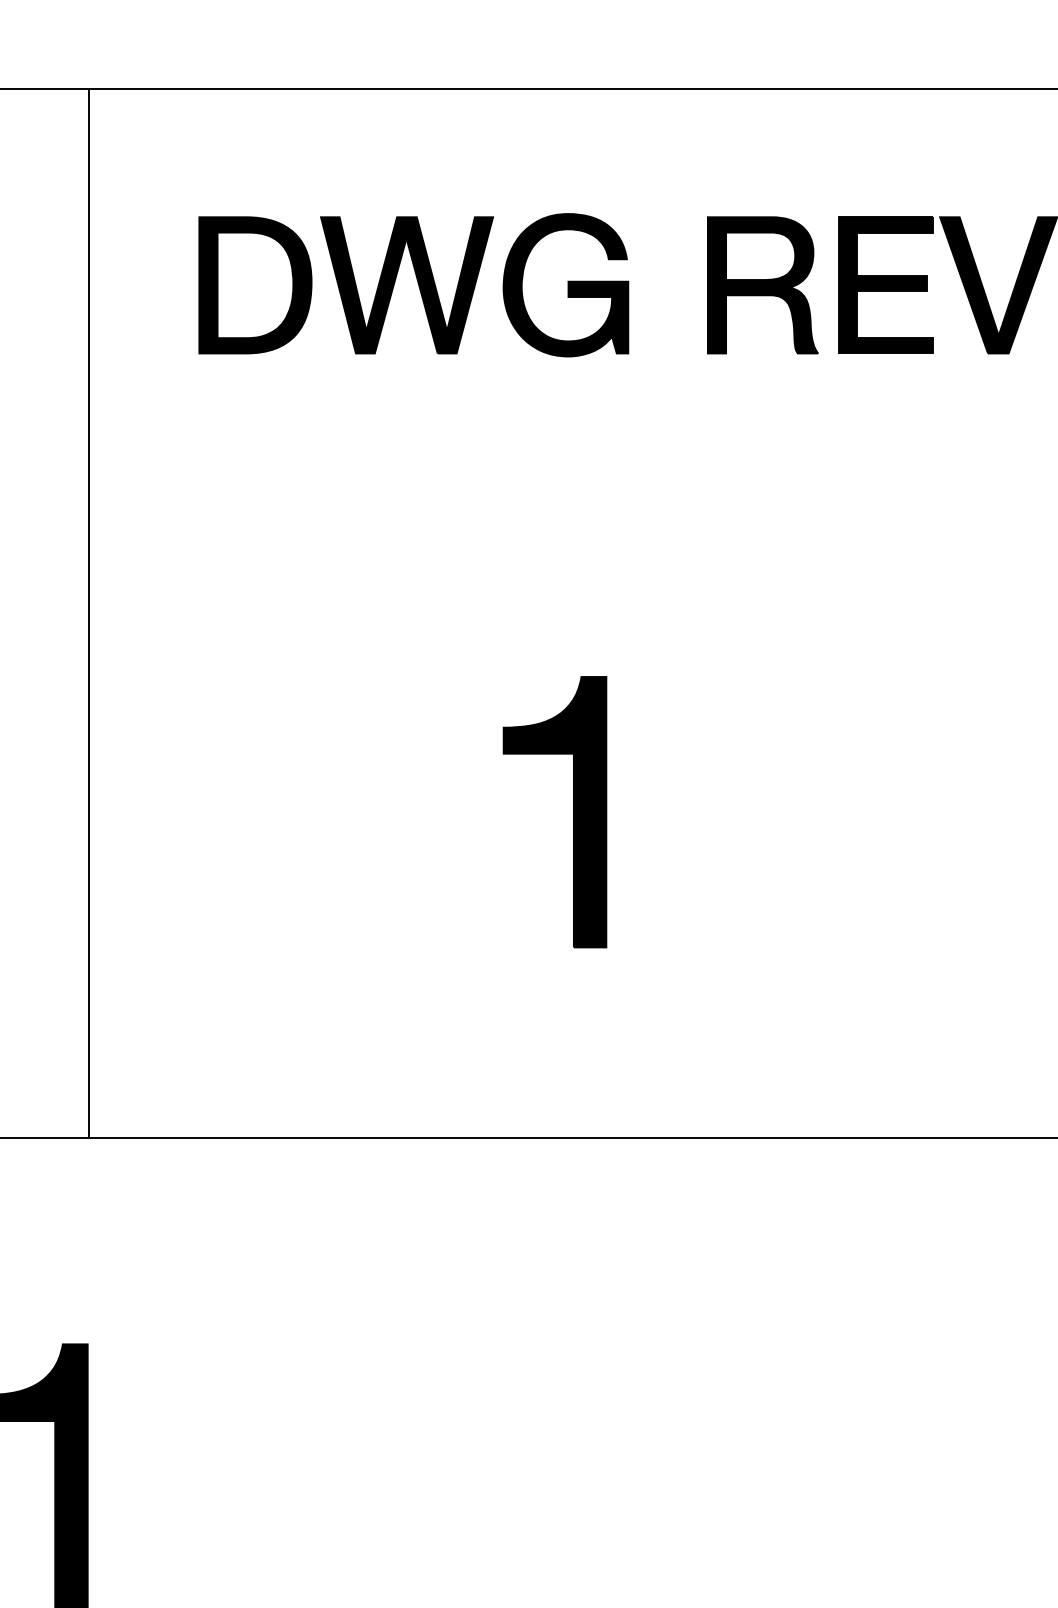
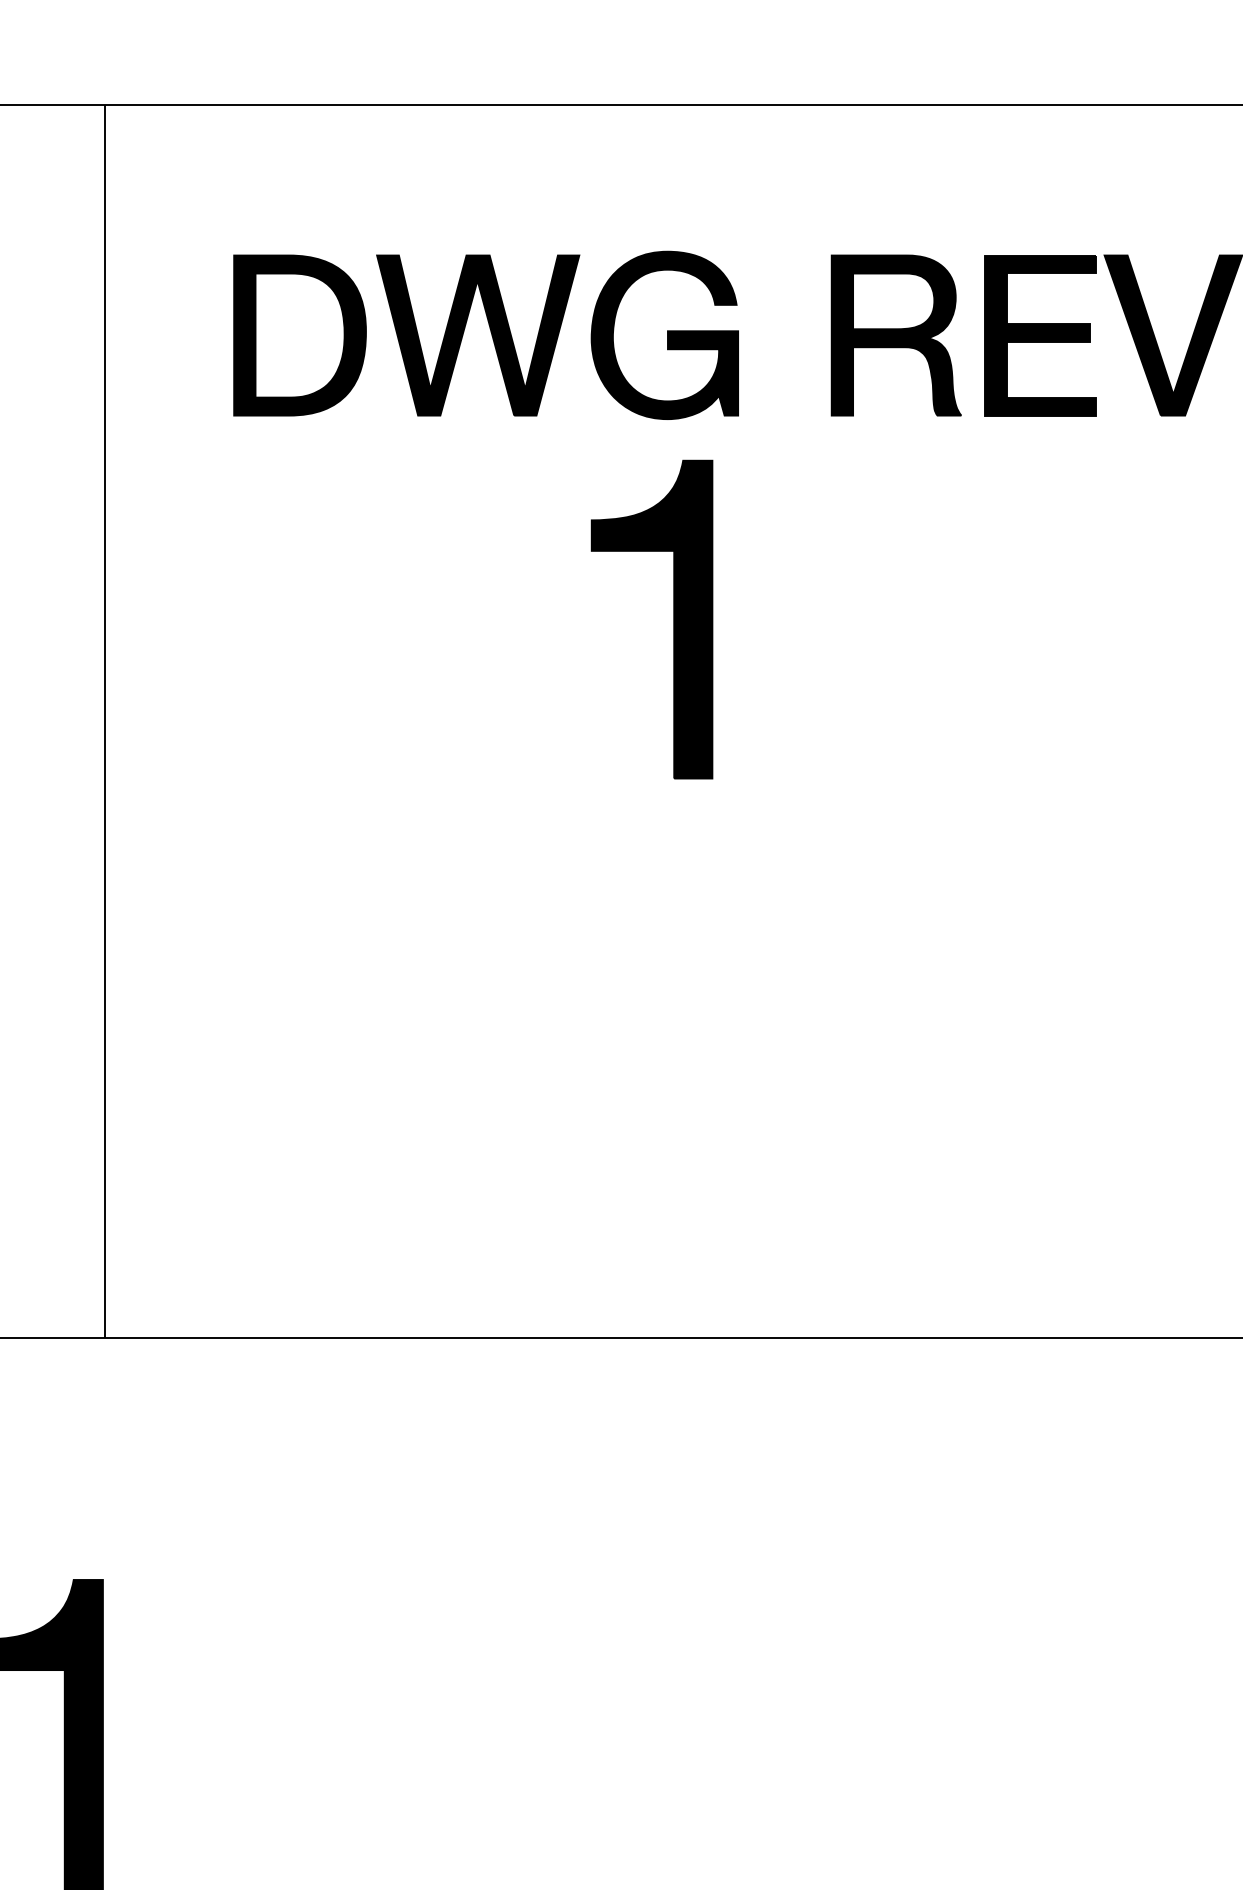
part: (573, 812) -> (673, 619), moved

